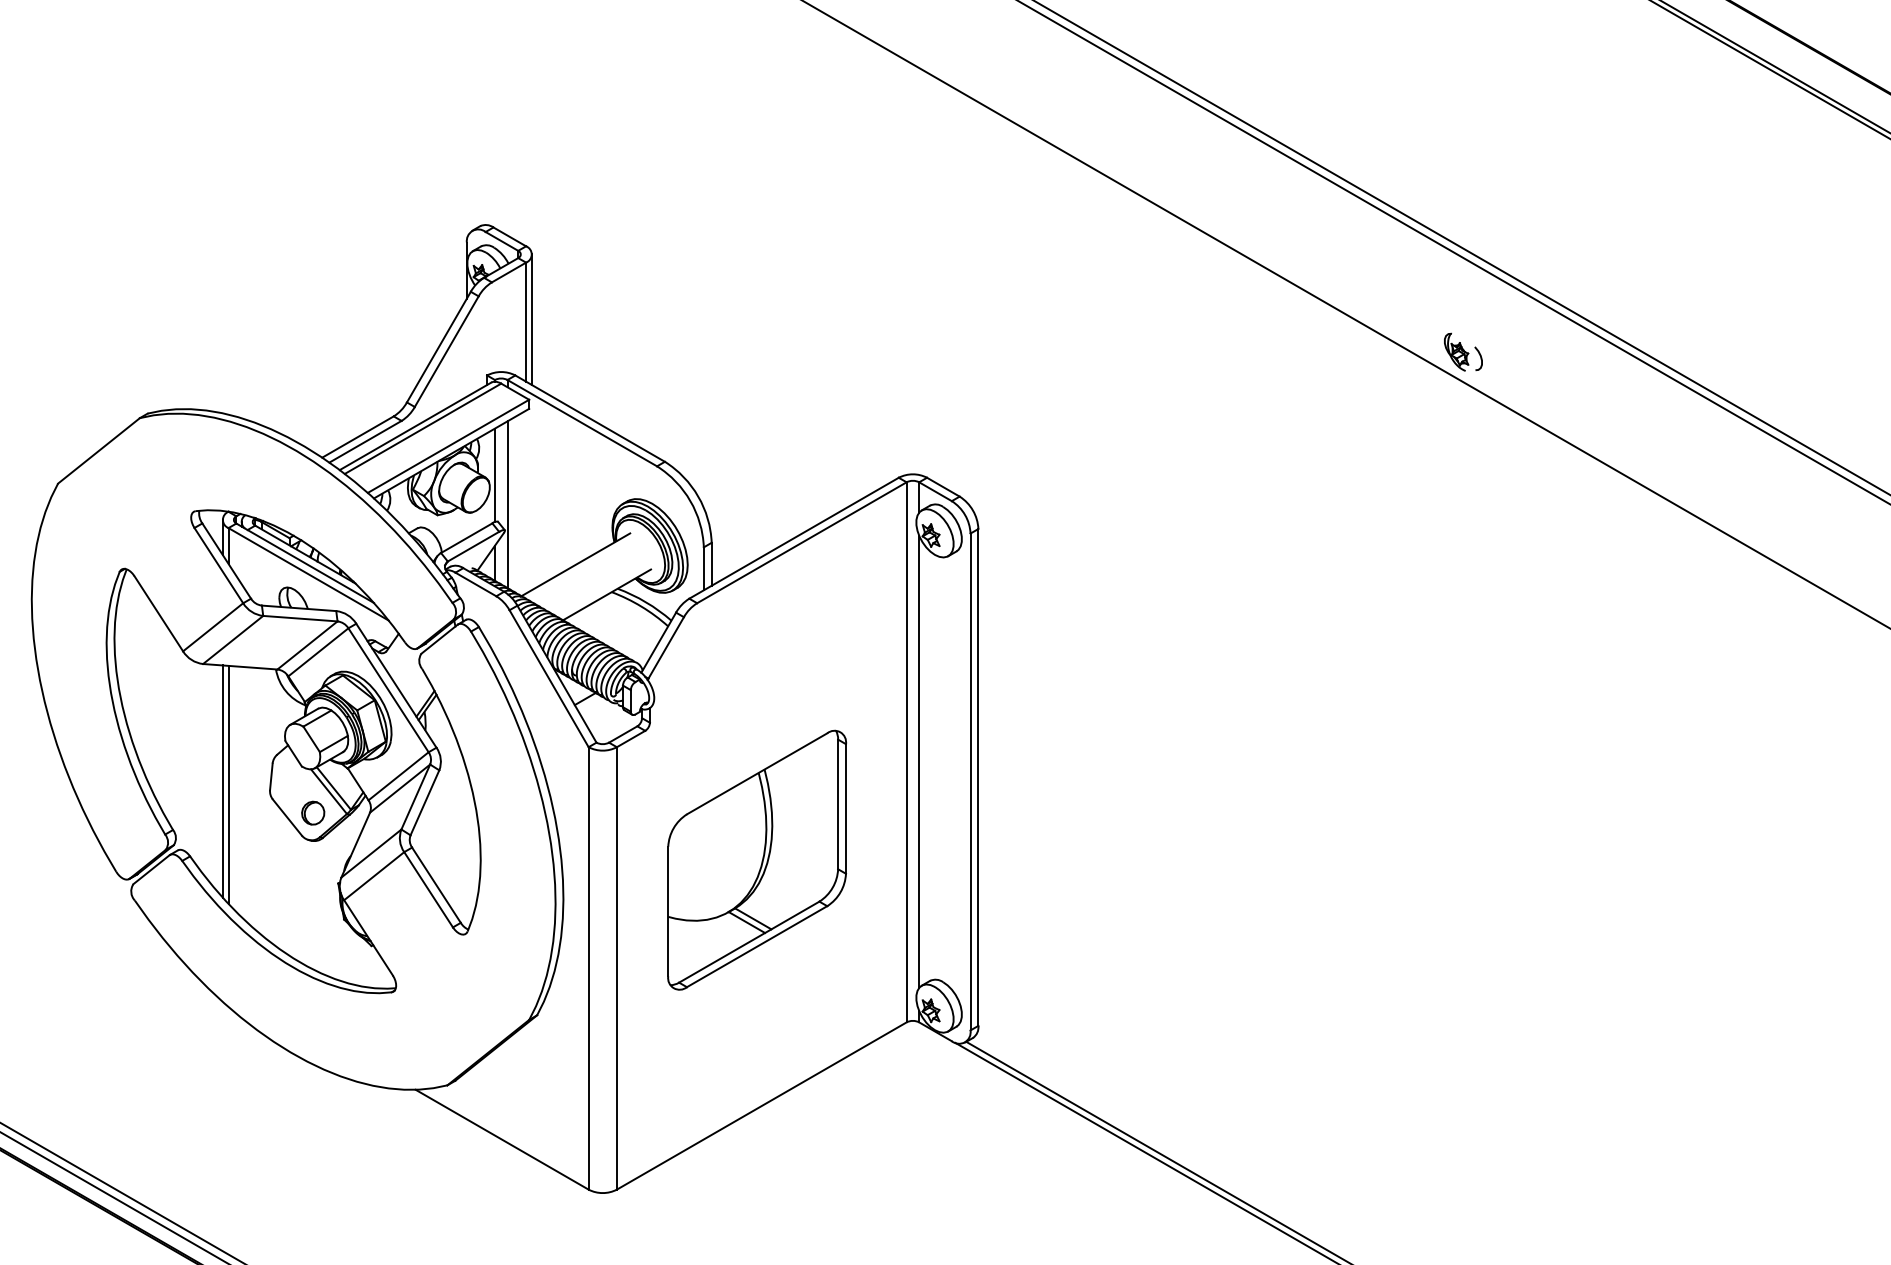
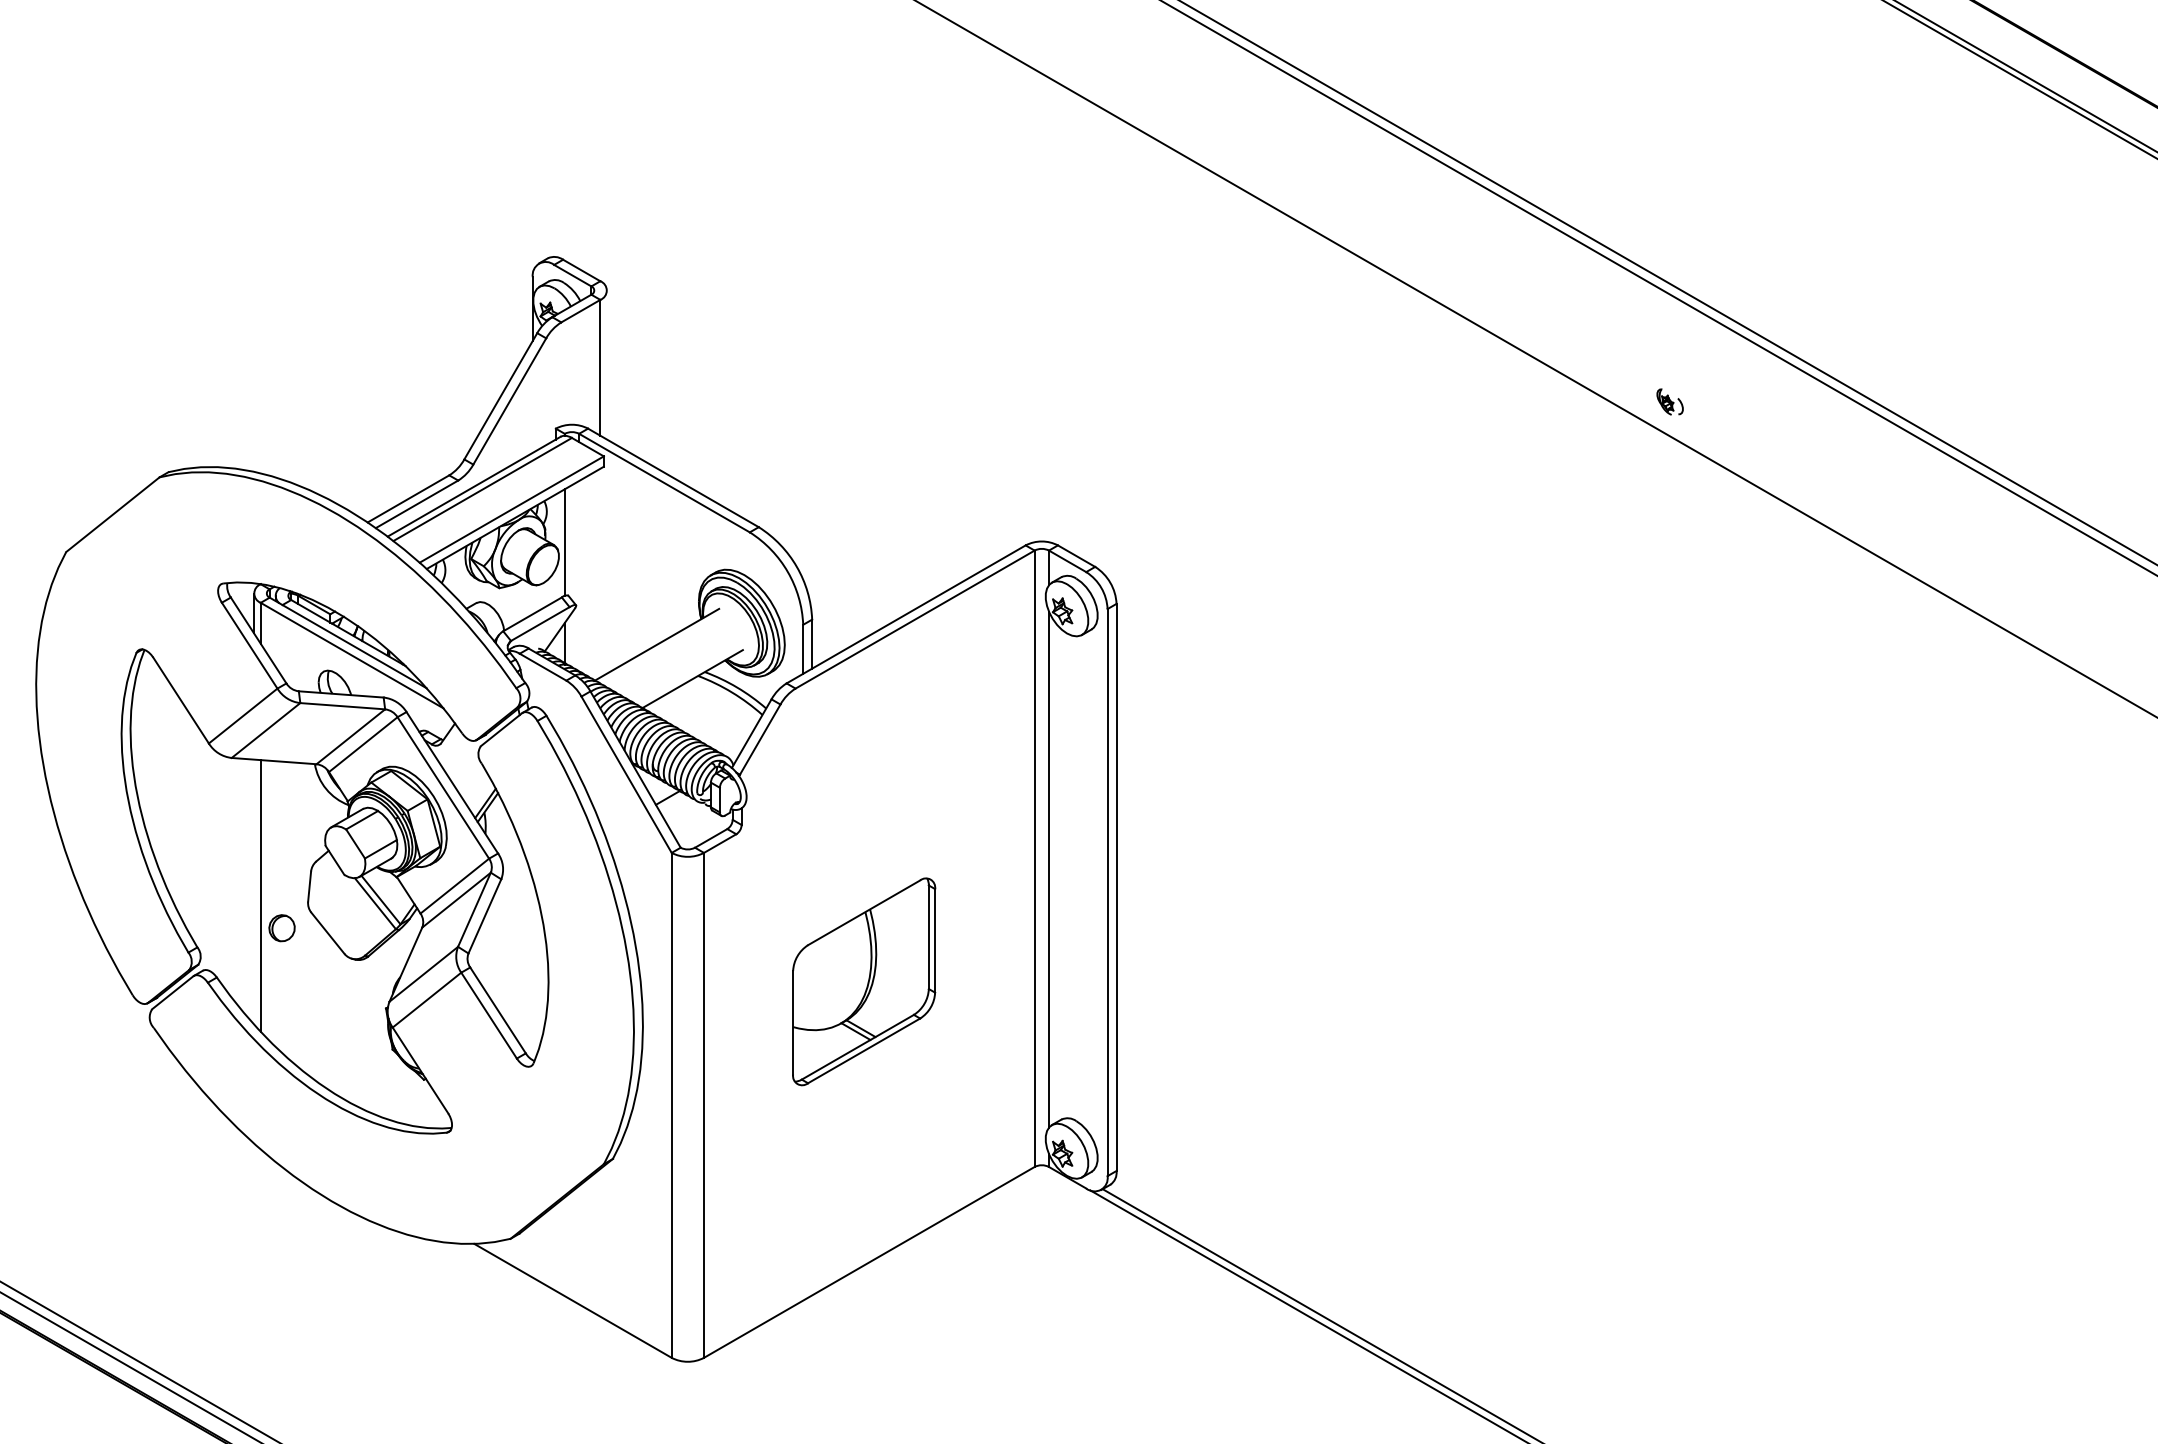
line: (531, 319) -> (606, 364), removed
part: (1463, 351) -> (1670, 401), size x0.6
line: (507, 504) -> (579, 575), removed
line: (222, 781) -> (253, 892), removed
part: (313, 812) -> (282, 927), moved
part: (757, 859) -> (864, 981), size x0.7

